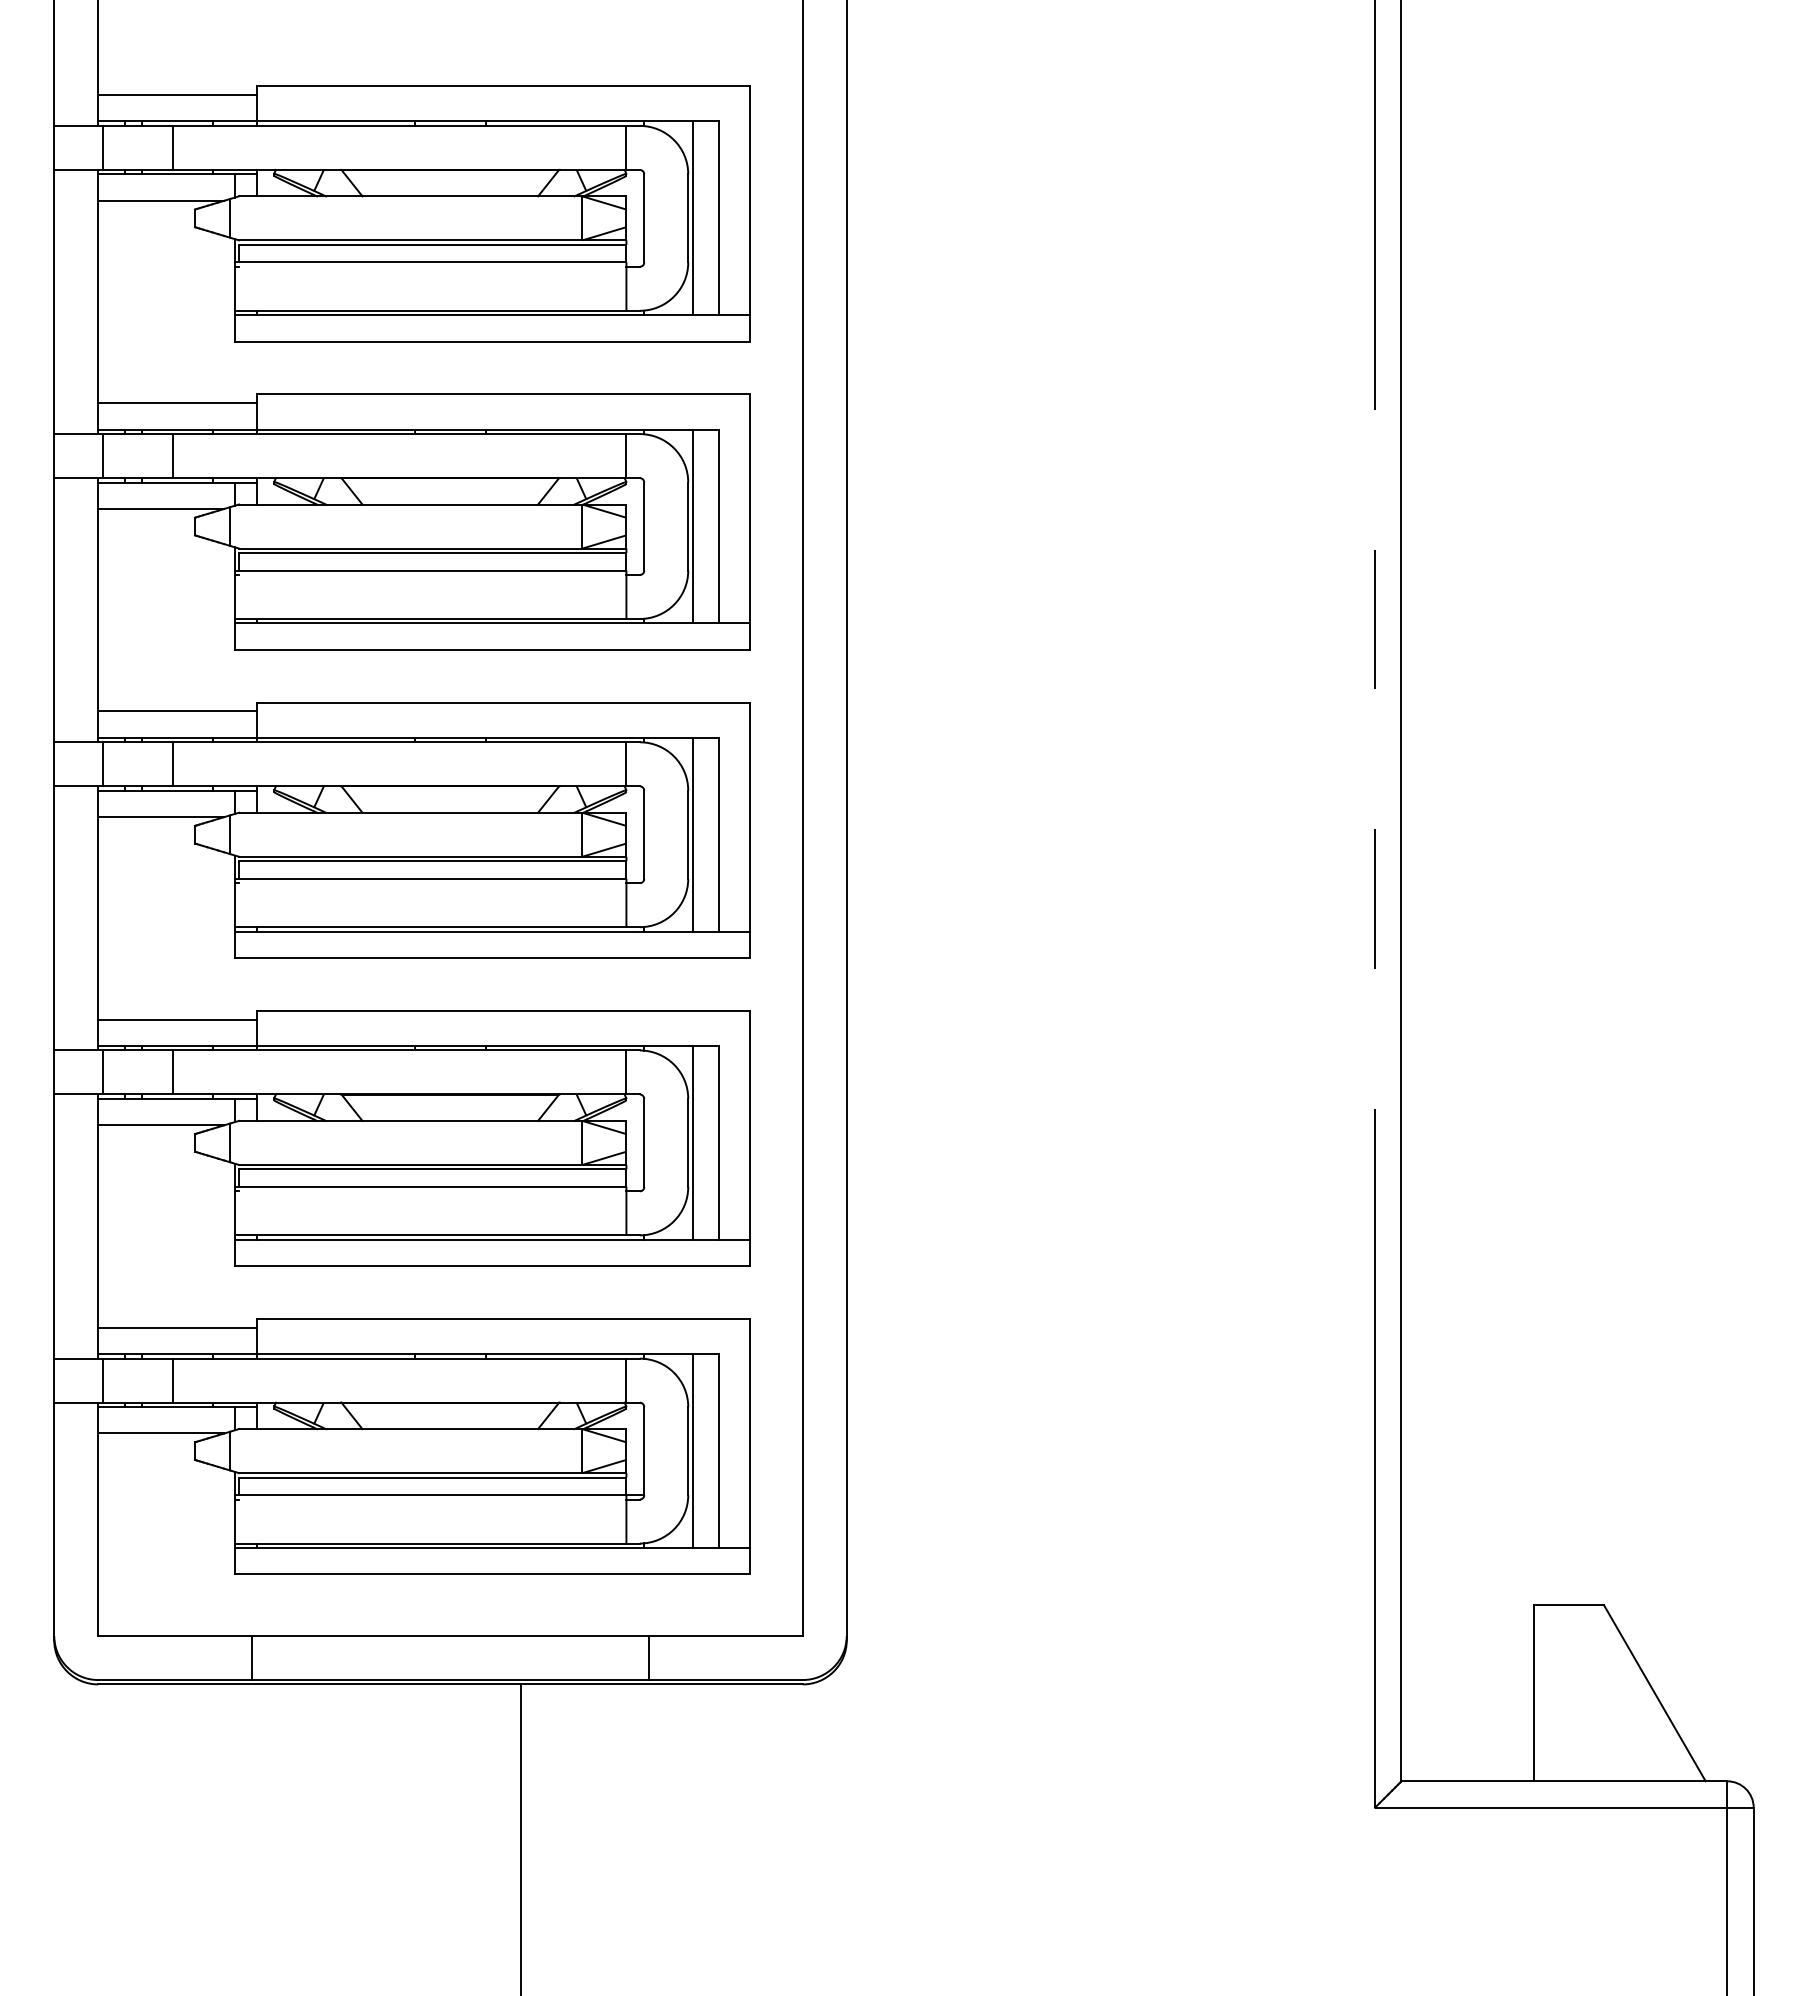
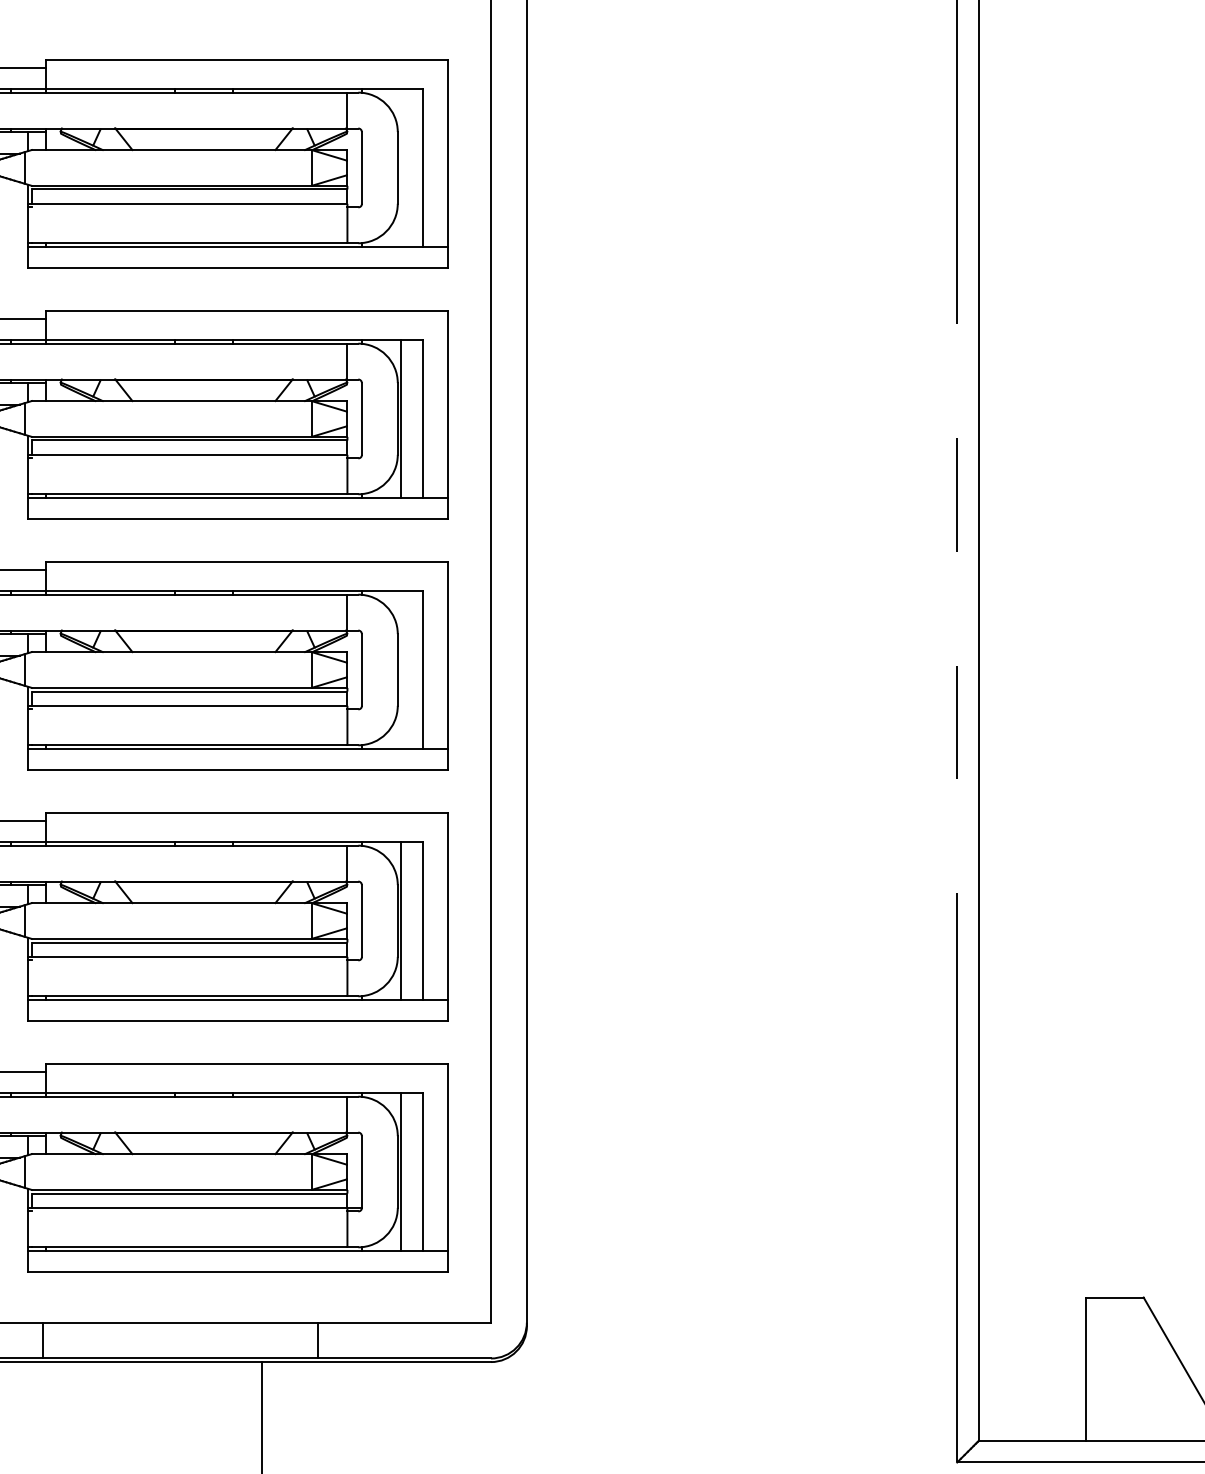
line: (692, 218) -> (401, 168), removed
line: (692, 834) -> (401, 669), removed
line: (648, 1658) -> (318, 1340), moved

